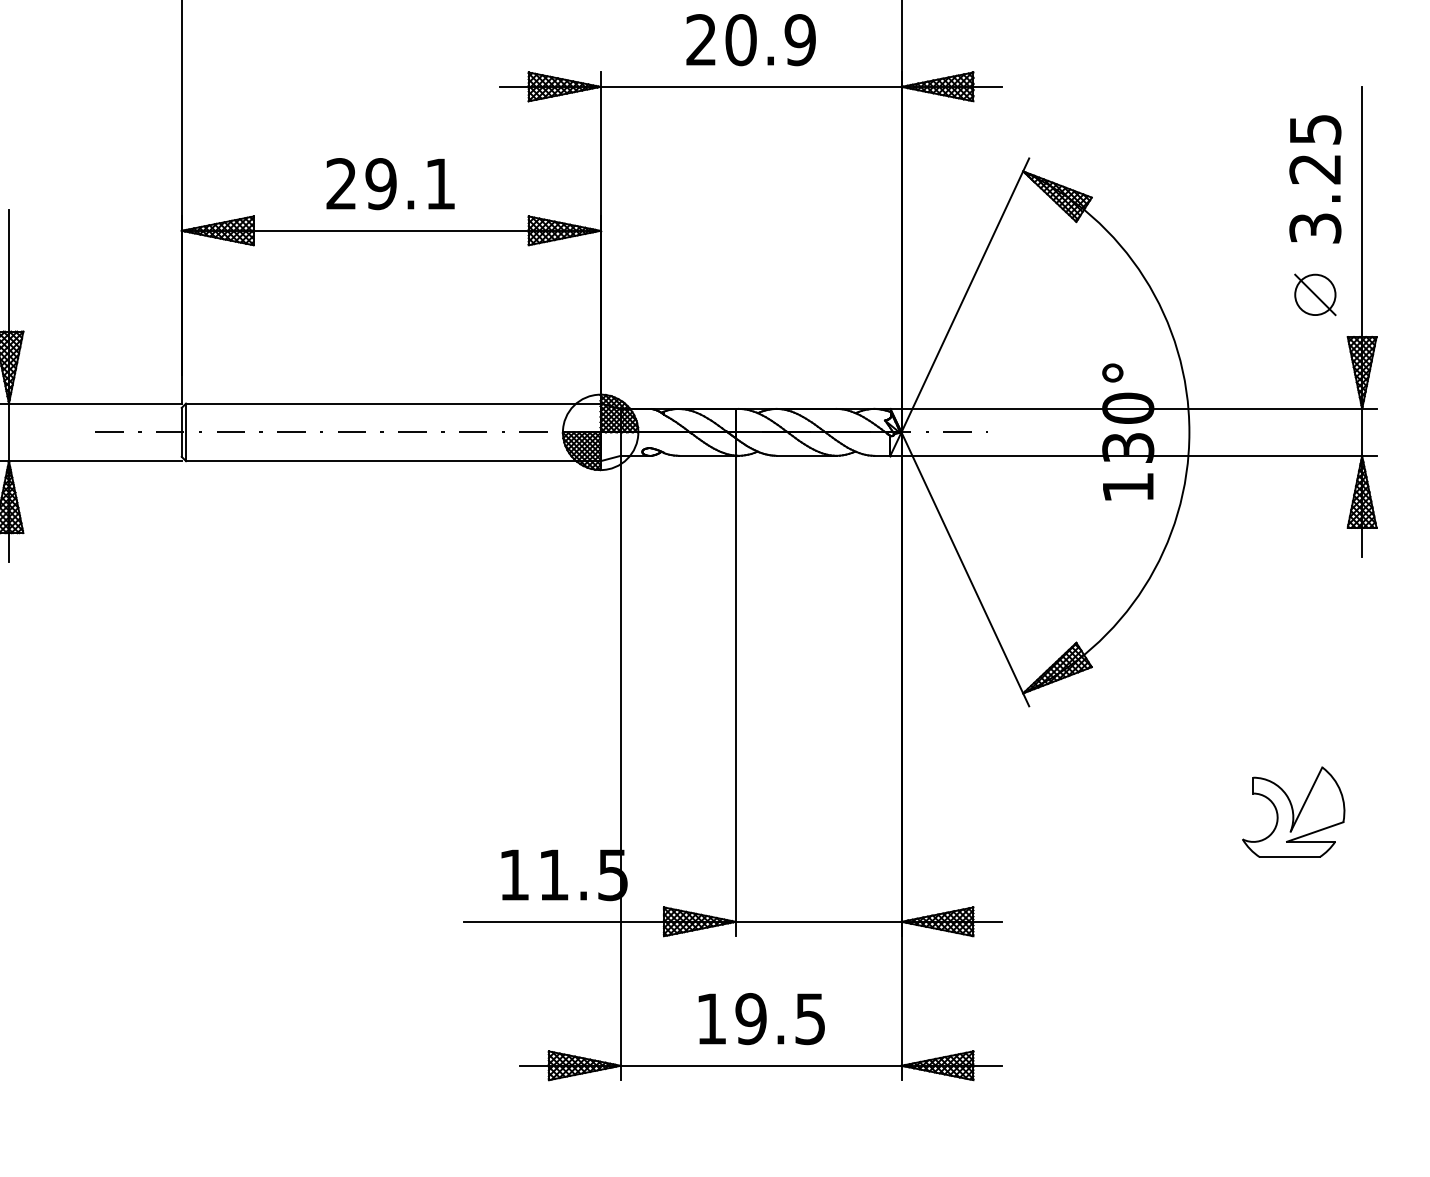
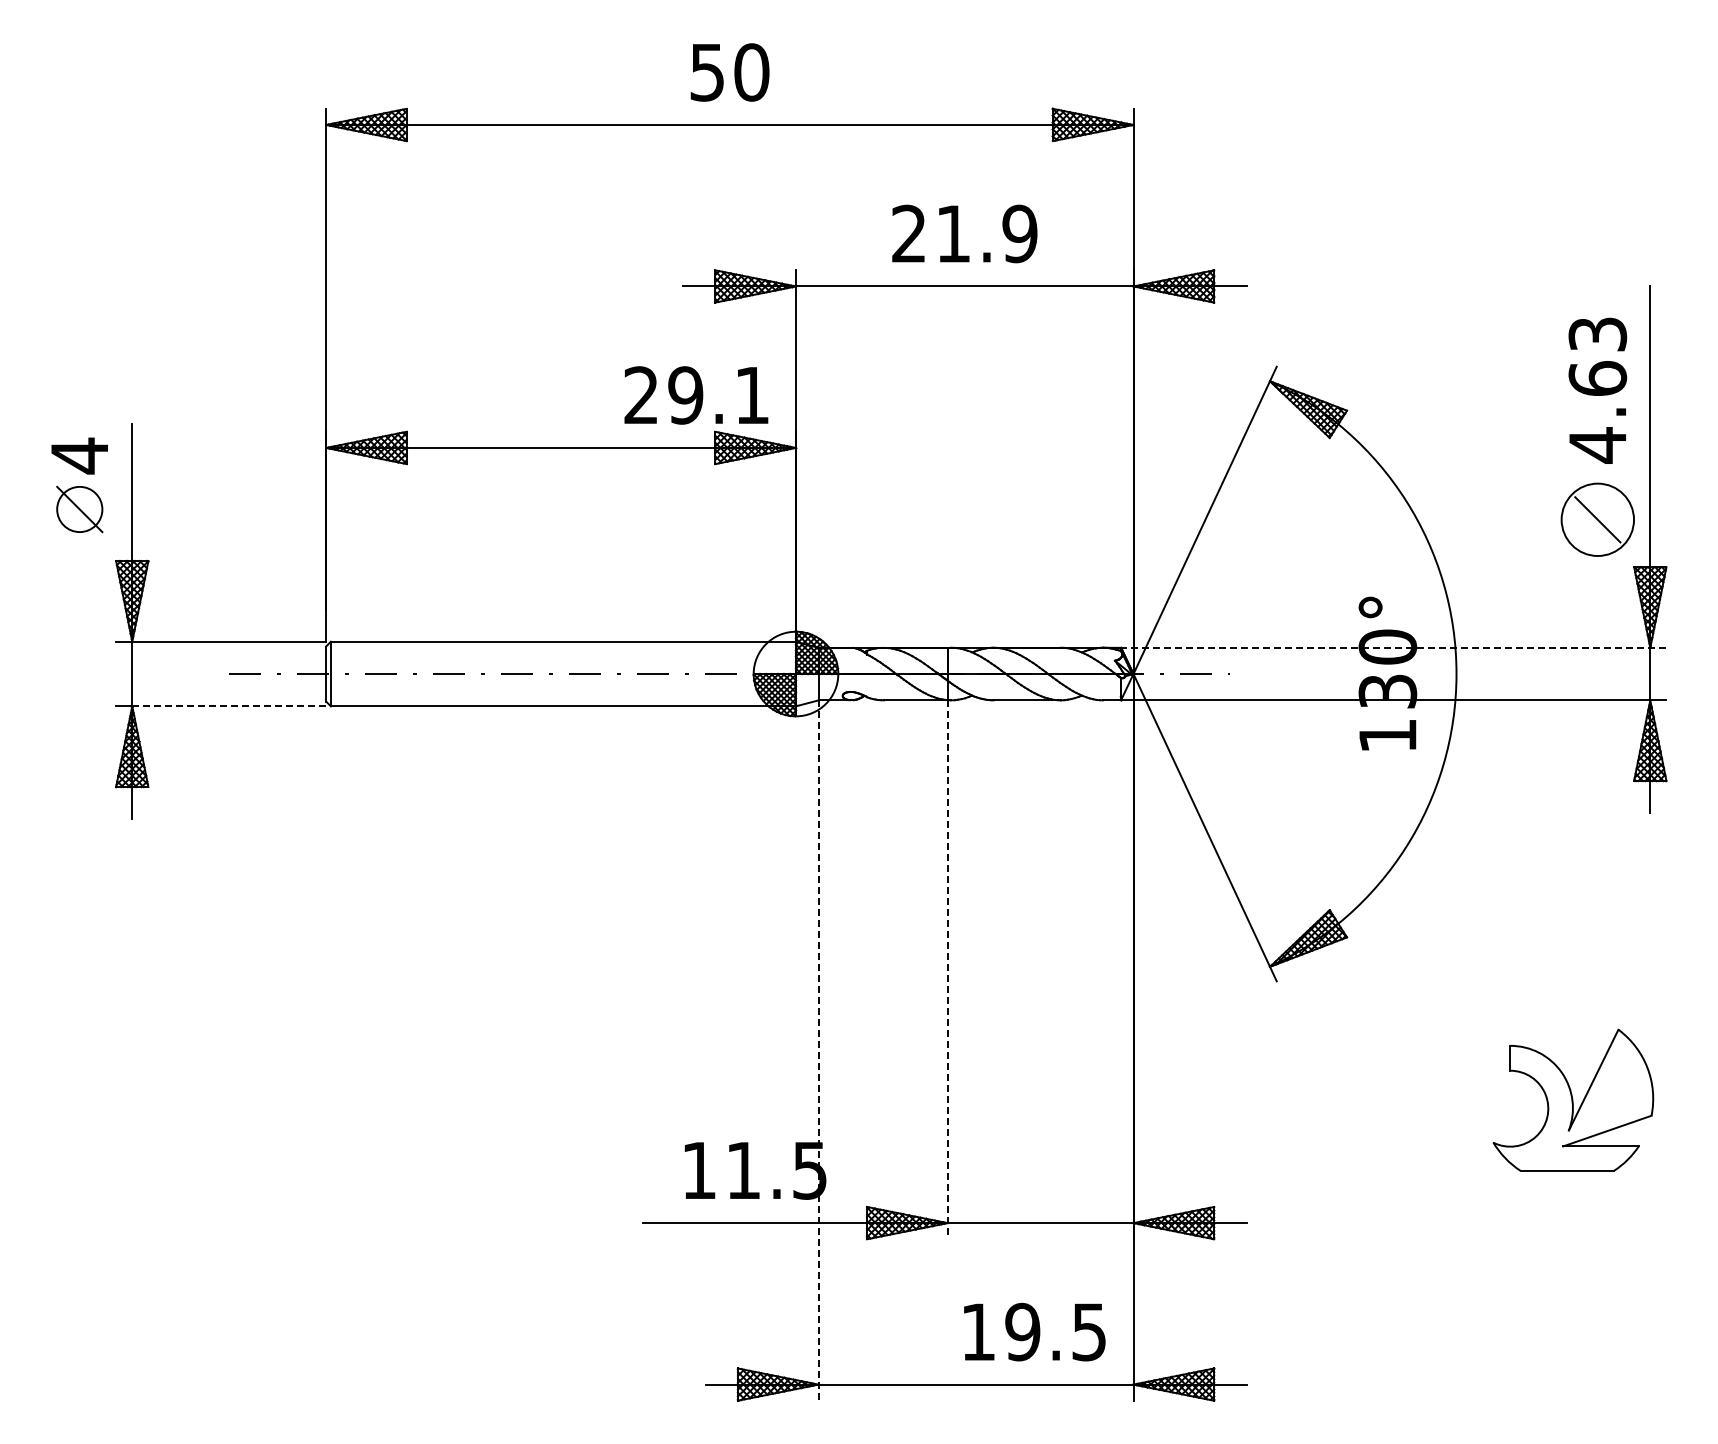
text: (741, 39) -> (953, 233), 20.9 -> 21.9
text: (1315, 179) -> (1597, 390), 3.25 -> 4.63
text: (390, 184) -> (696, 395), moved
circle: (1315, 294) -> (1597, 519), size x1.6
line: (1133, 408) -> (1393, 647), solid -> dashed
line: (95, 461) -> (229, 706), solid -> dashed
line: (735, 696) -> (947, 970), solid -> dashed
line: (620, 768) -> (818, 1051), solid -> dashed
part: (1293, 812) -> (1573, 1100), size x1.4
text: (761, 1018) -> (1034, 1331), moved

